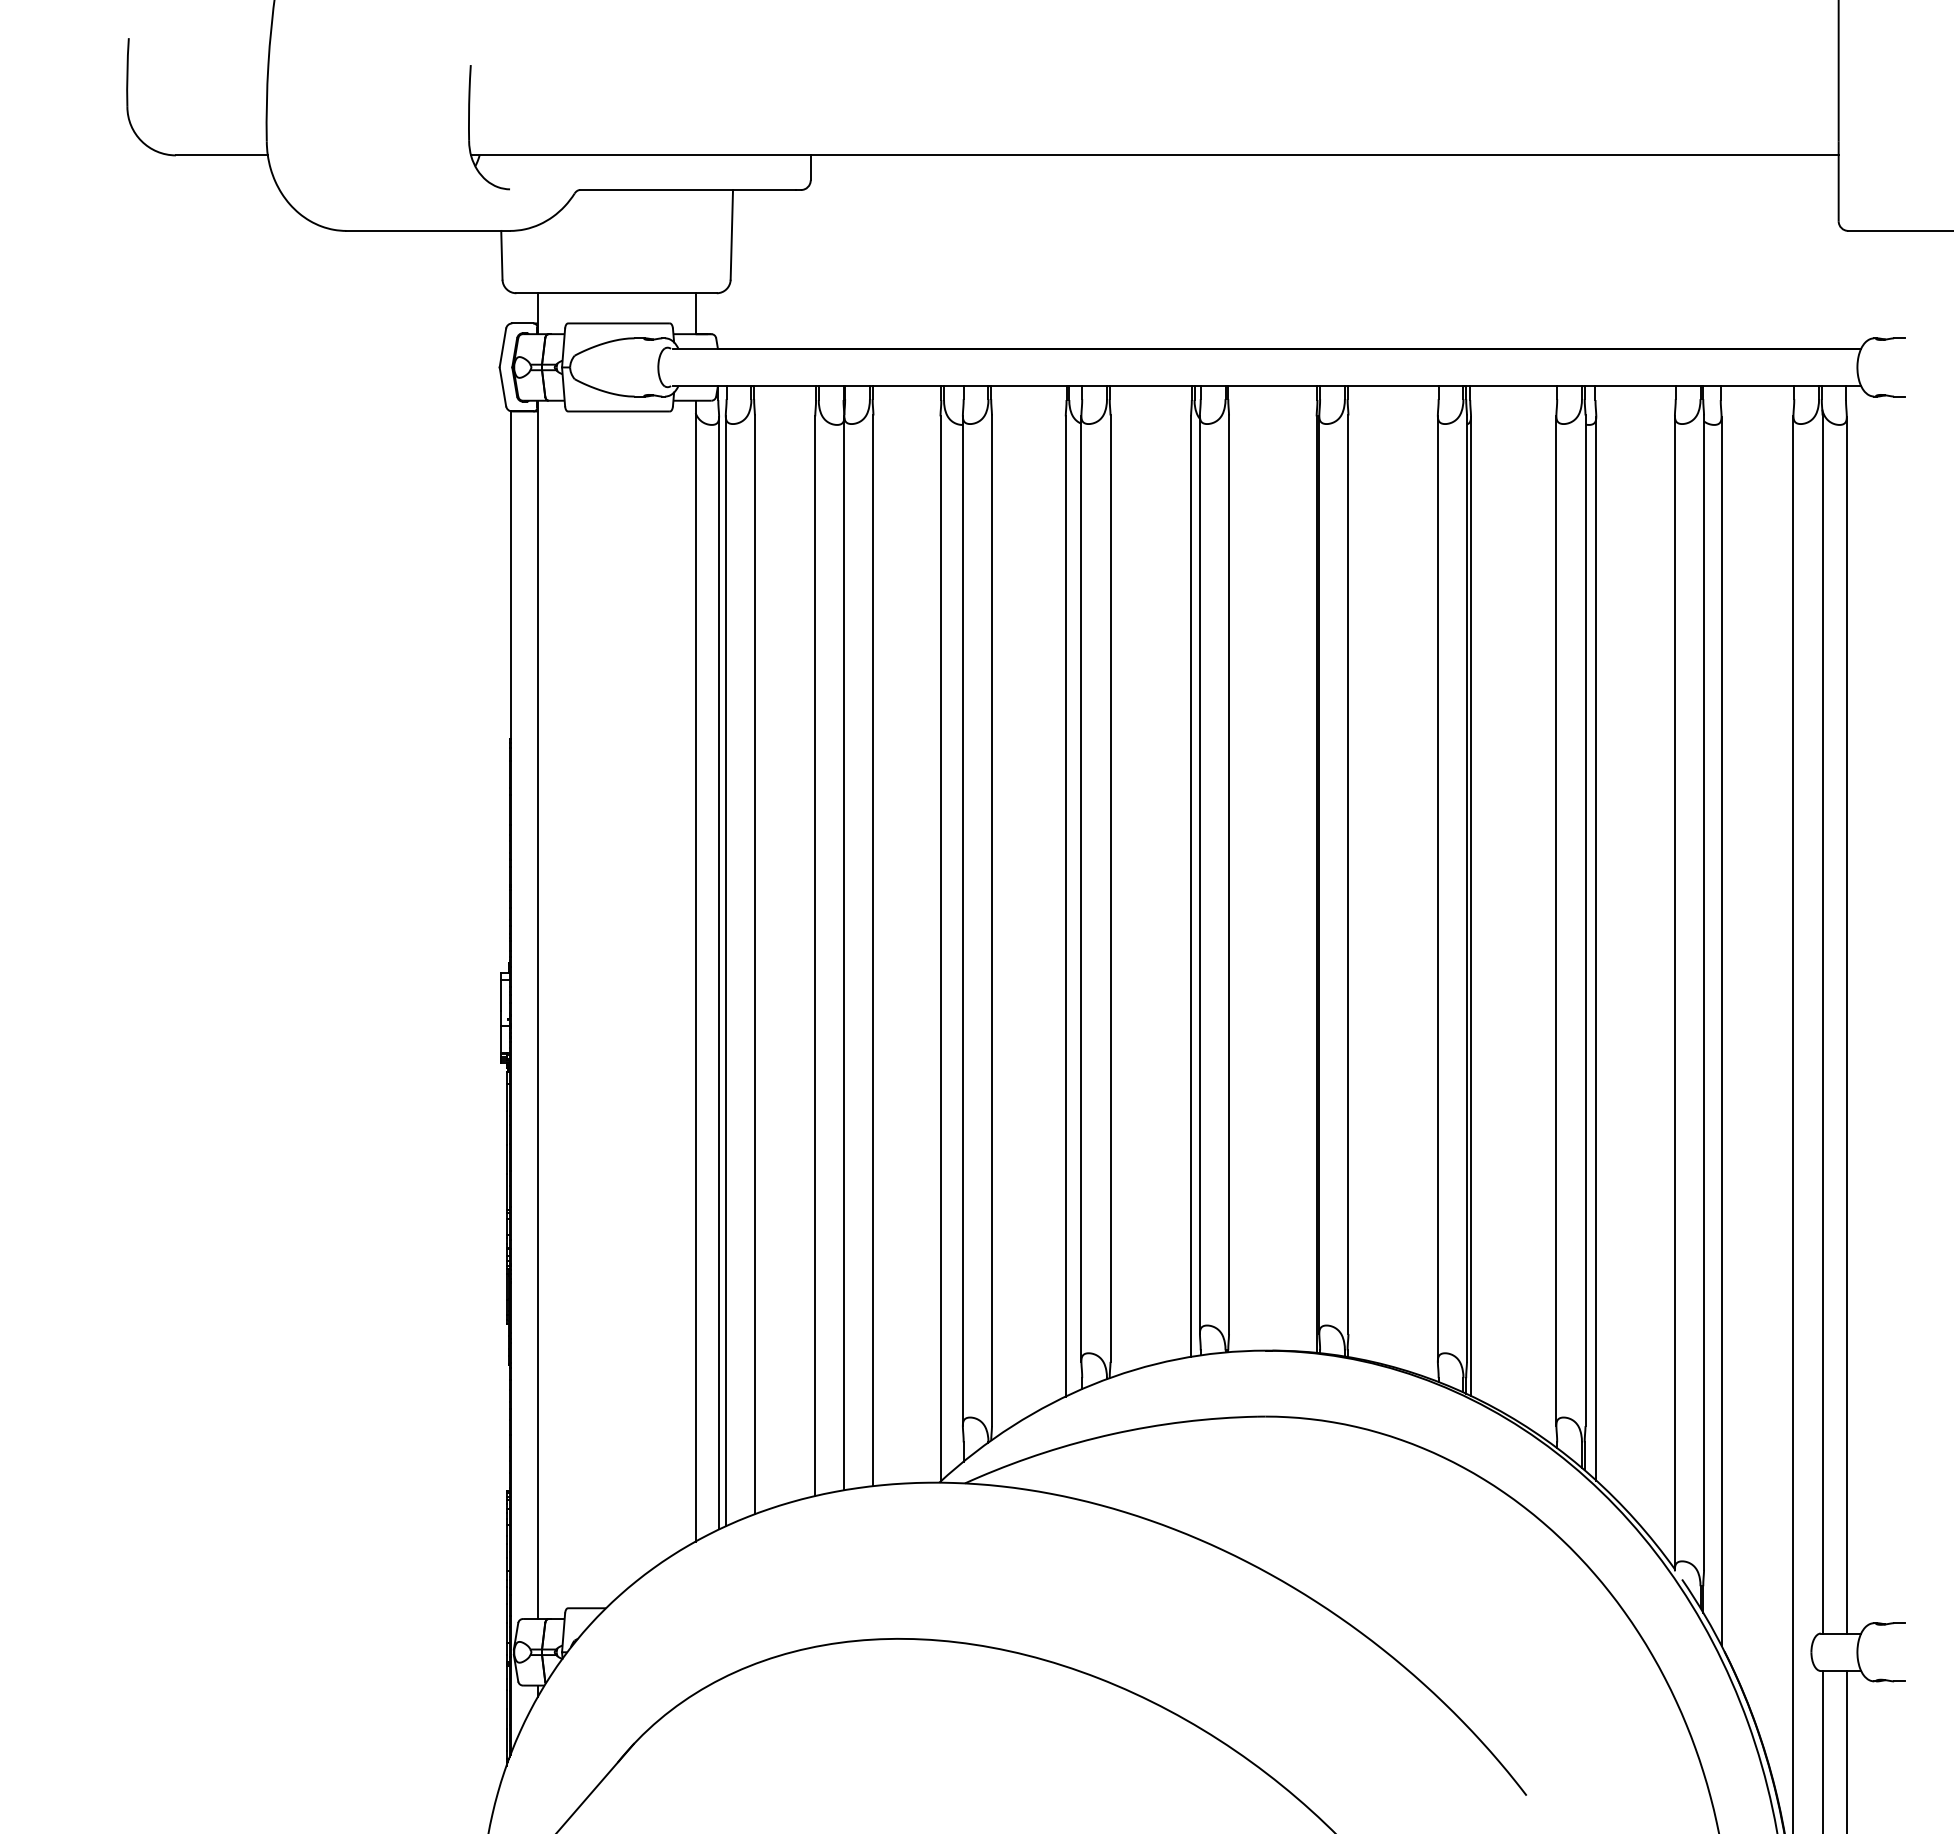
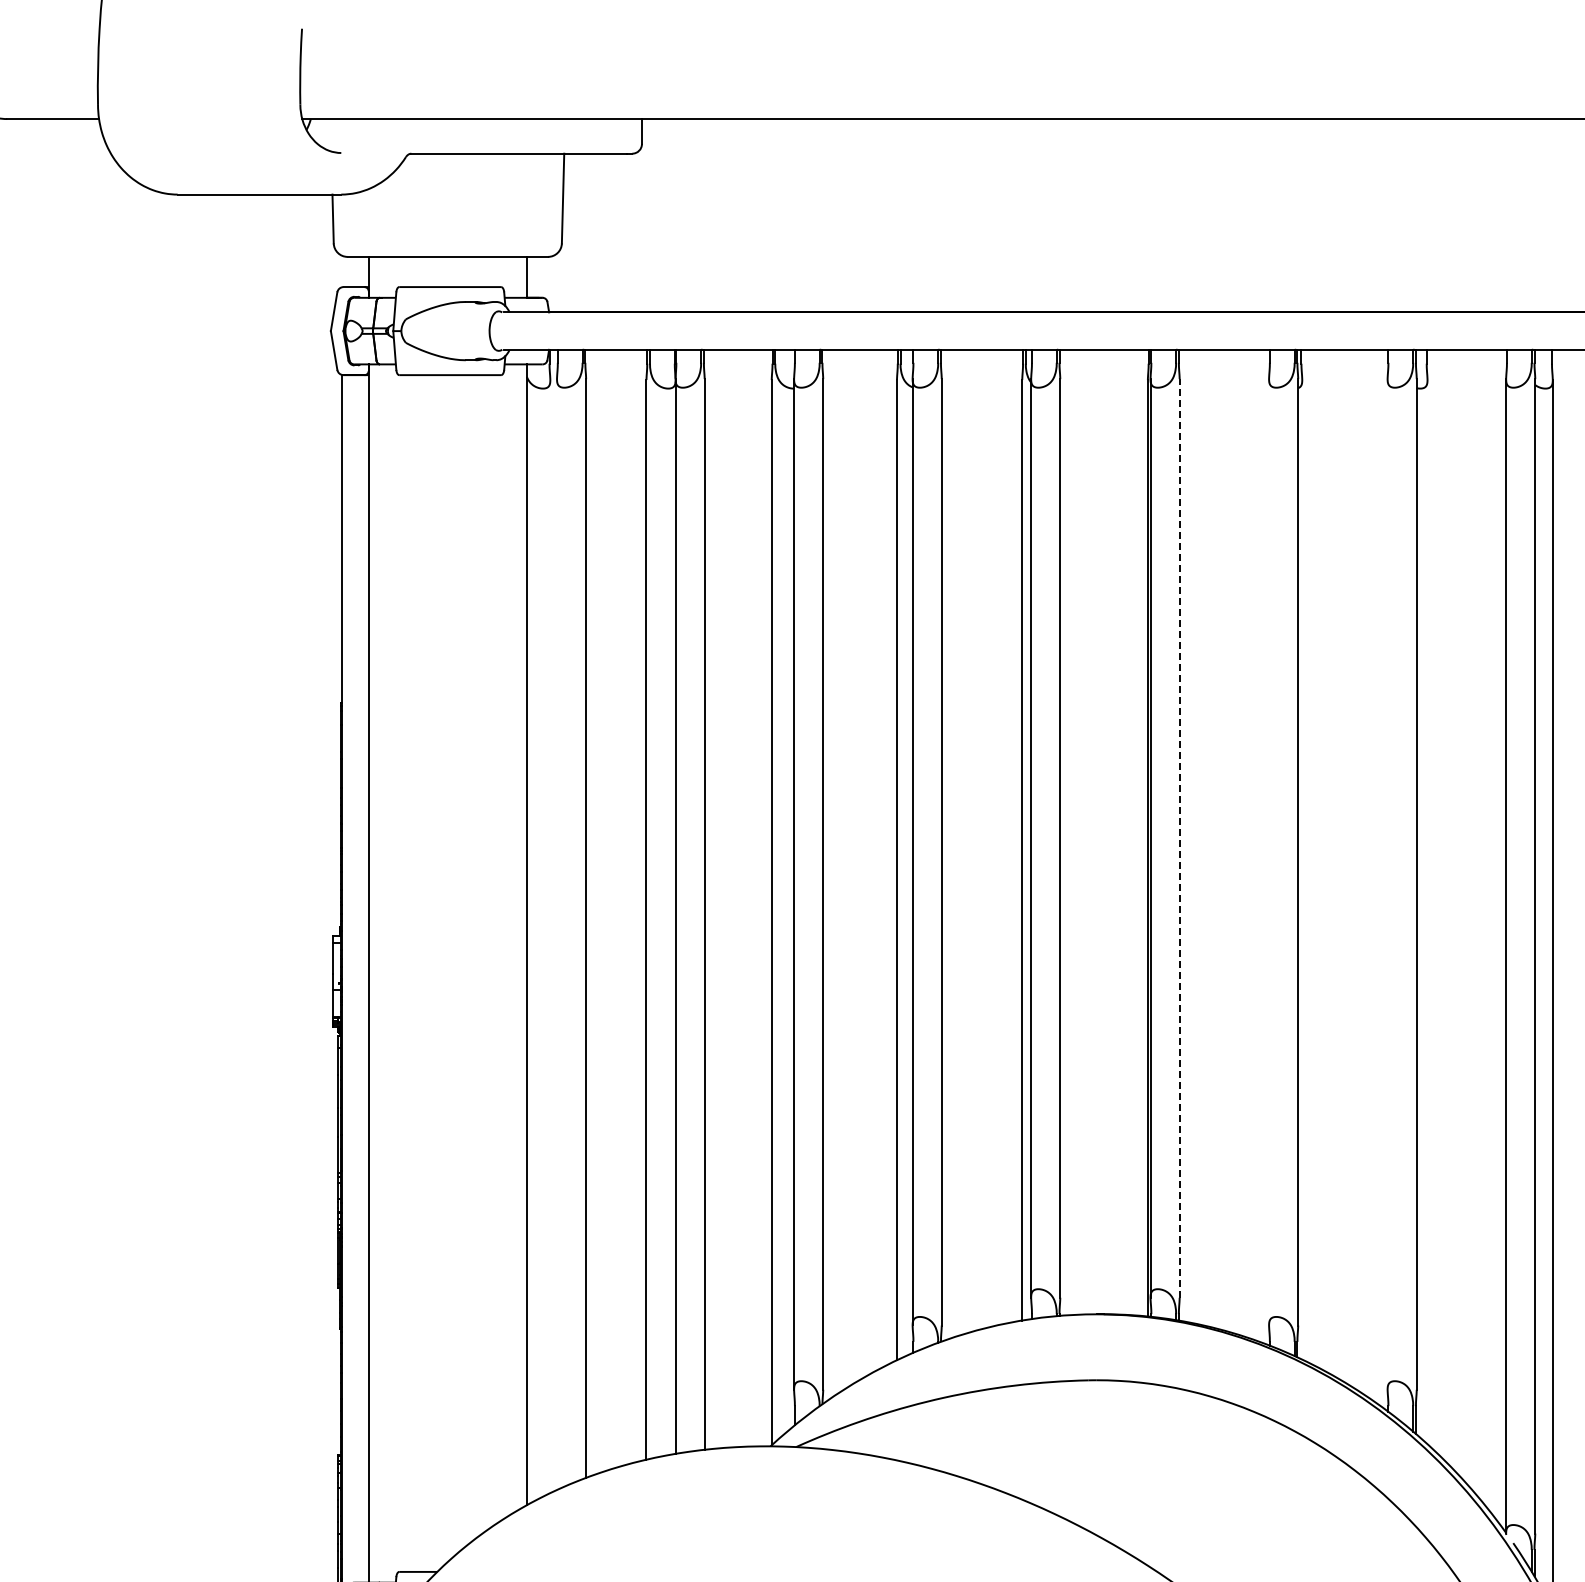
line: (1348, 874) -> (1179, 838), solid -> dashed
line: (1437, 888) -> (1268, 852), removed
line: (1471, 905) -> (1302, 869), removed
line: (1556, 920) -> (1387, 884), removed
line: (1596, 948) -> (1427, 912), removed
line: (725, 970) -> (556, 934), removed
line: (719, 972) -> (550, 936), removed

